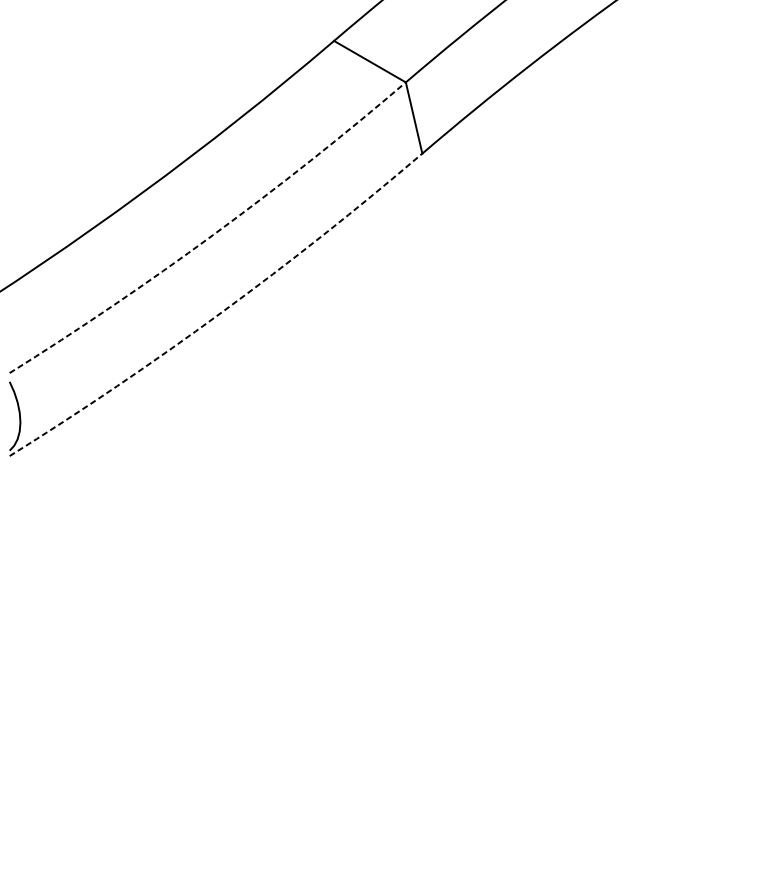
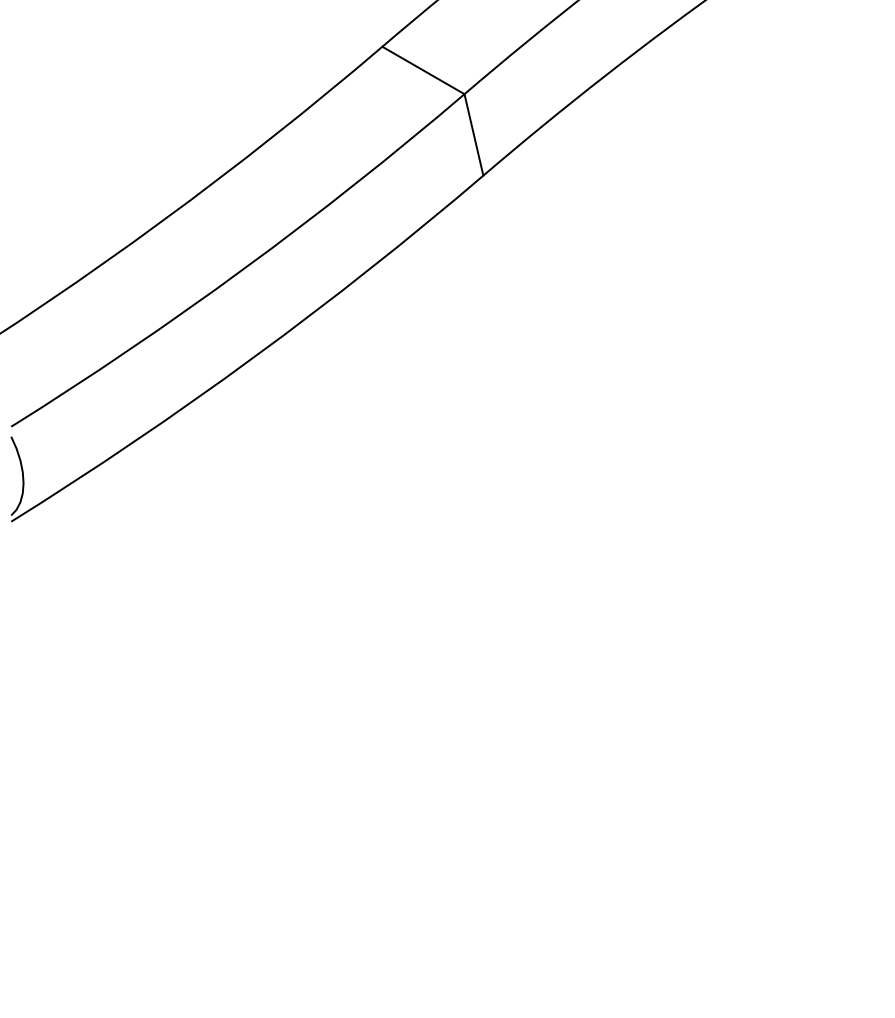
arc: (213, 234) -> (244, 268), dashed -> solid
arc: (221, 312) -> (253, 357), dashed -> solid

